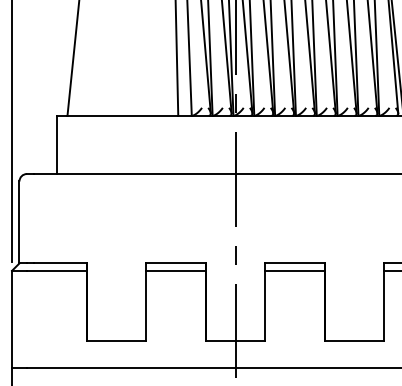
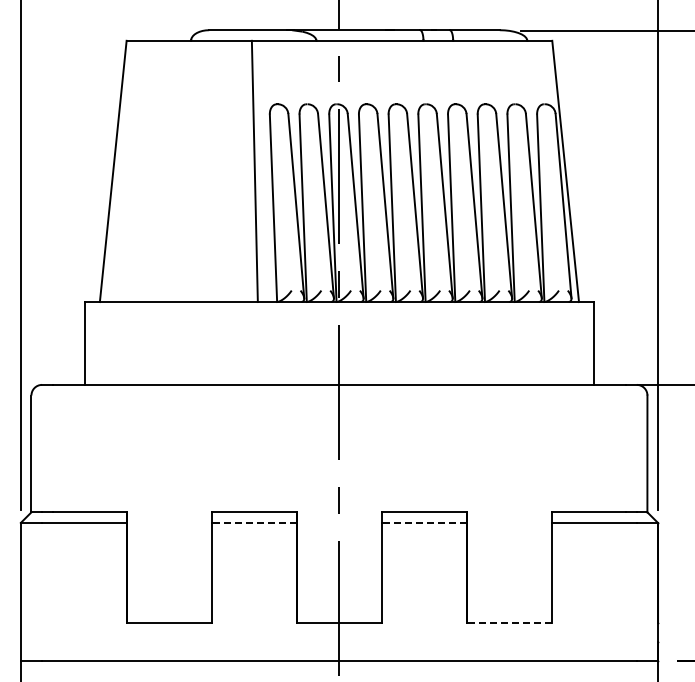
line: (175, 270) -> (253, 522), solid -> dashed
line: (294, 270) -> (423, 522), solid -> dashed
line: (354, 340) -> (508, 622), solid -> dashed

